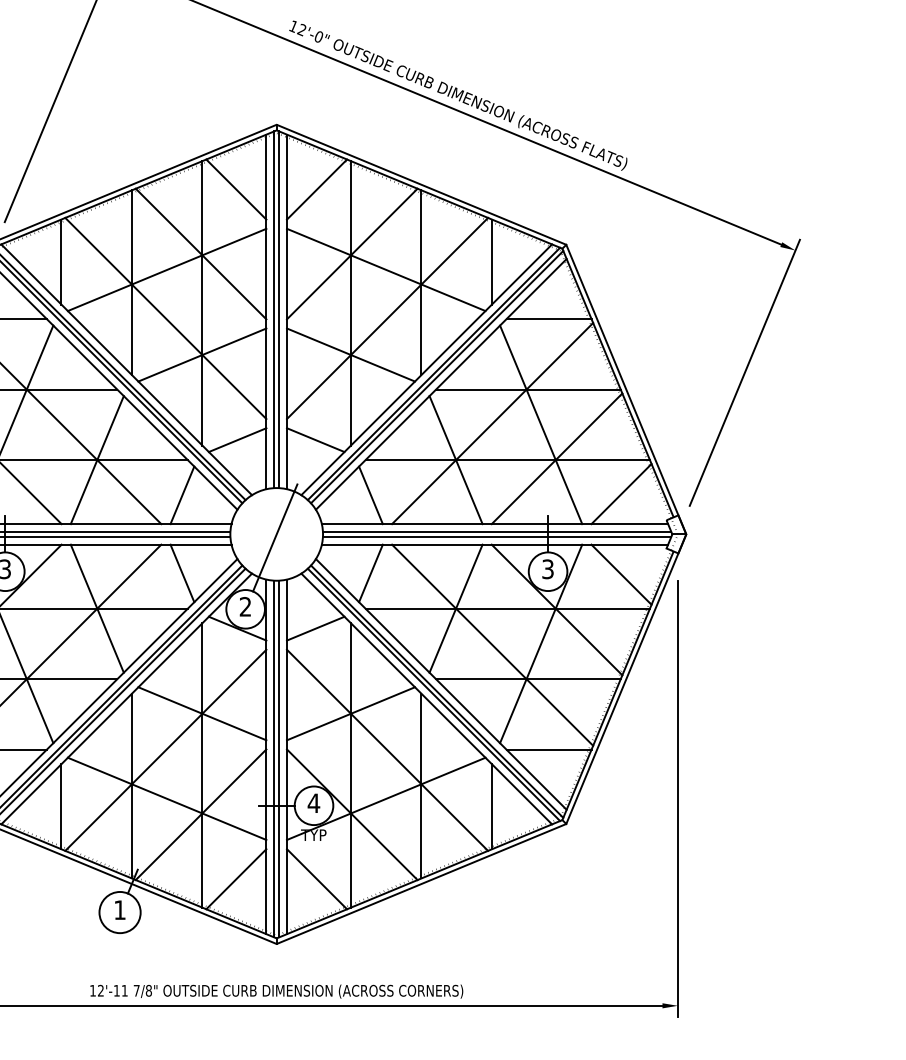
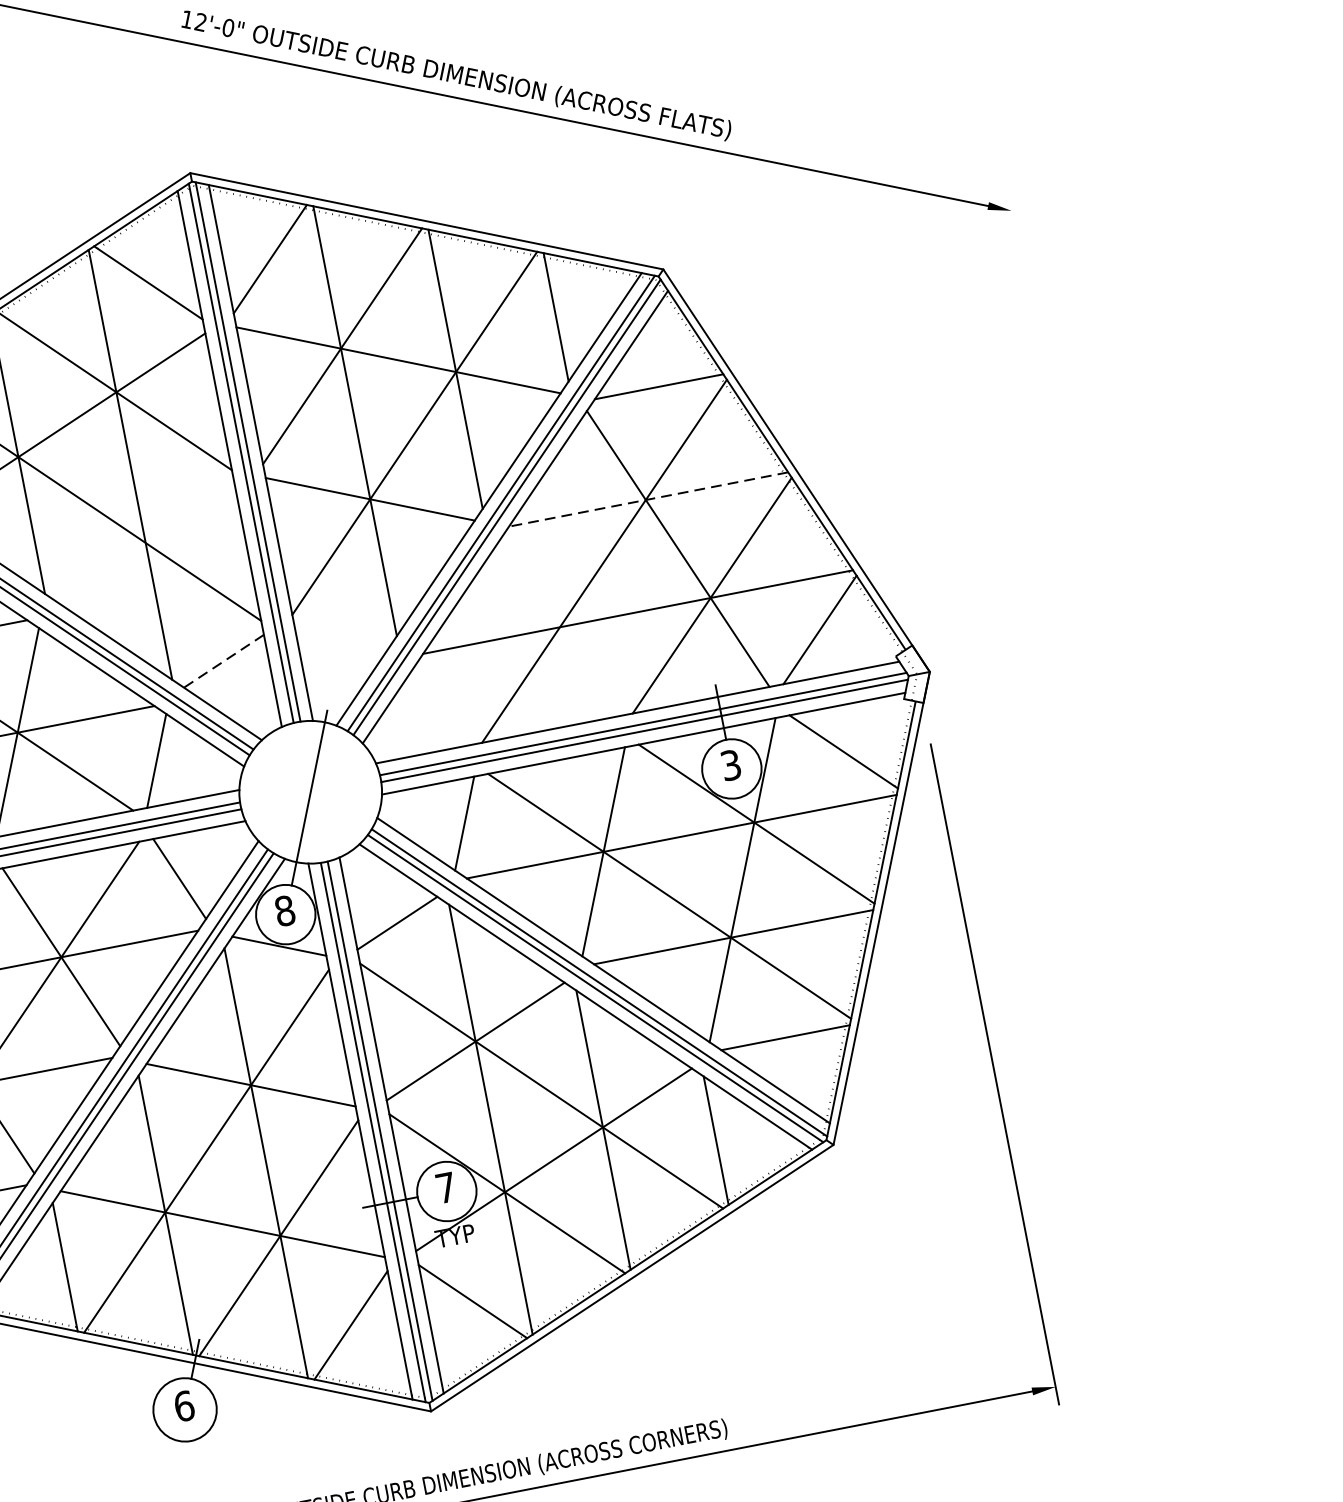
line: (202, 354) -> (145, 542), removed
line: (744, 372) -> (970, 410), removed
line: (527, 389) -> (647, 499), solid -> dashed
line: (237, 440) -> (223, 661), solid -> dashed
line: (315, 440) -> (341, 638), removed
line: (455, 460) -> (559, 628), removed
line: (370, 495) -> (441, 705), removed
text: (245, 606) -> (284, 910), 2 -> 8
text: (313, 802) -> (445, 1186), 4 -> 7
text: (120, 910) -> (185, 1406), 1 -> 6

